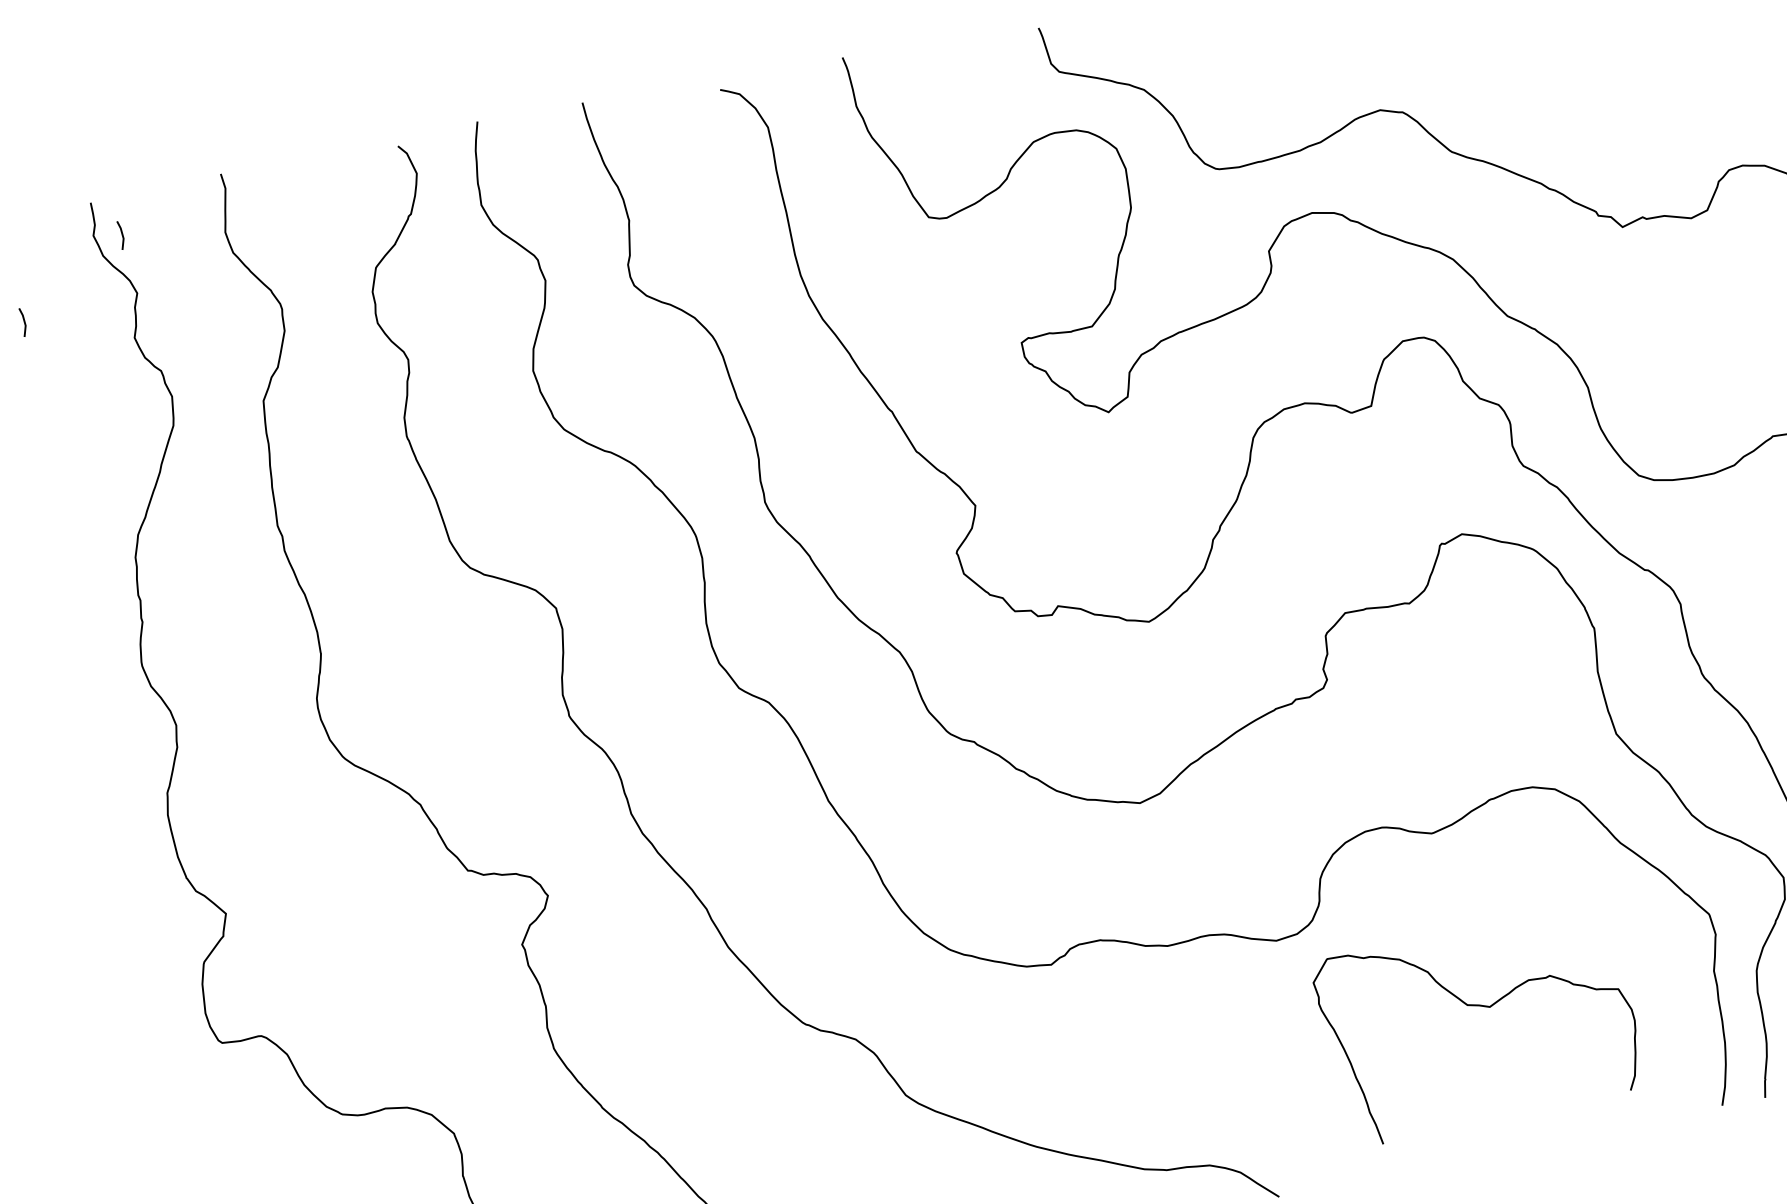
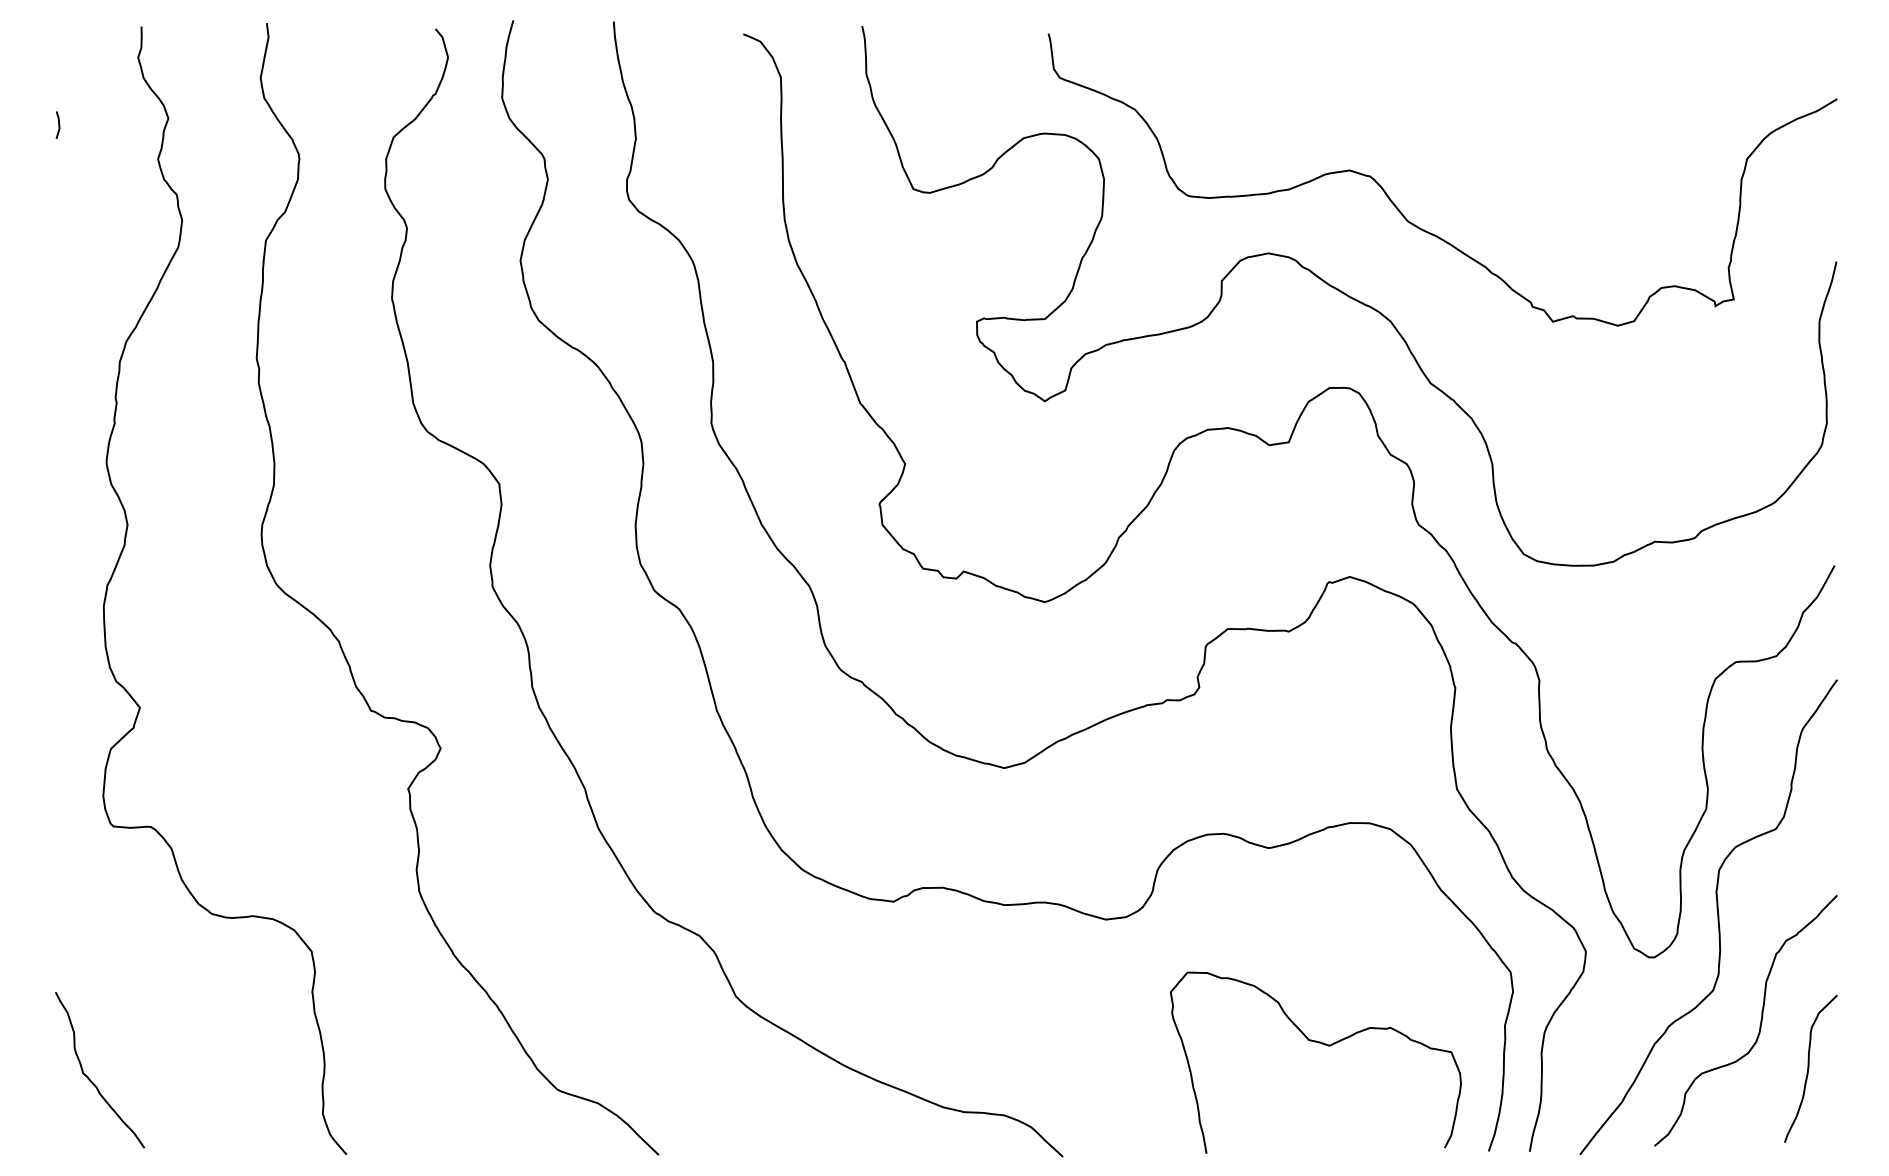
line: (121, 234) -> (164, 61), removed
curve: (1477, 1006) -> (1318, 1043), moved

